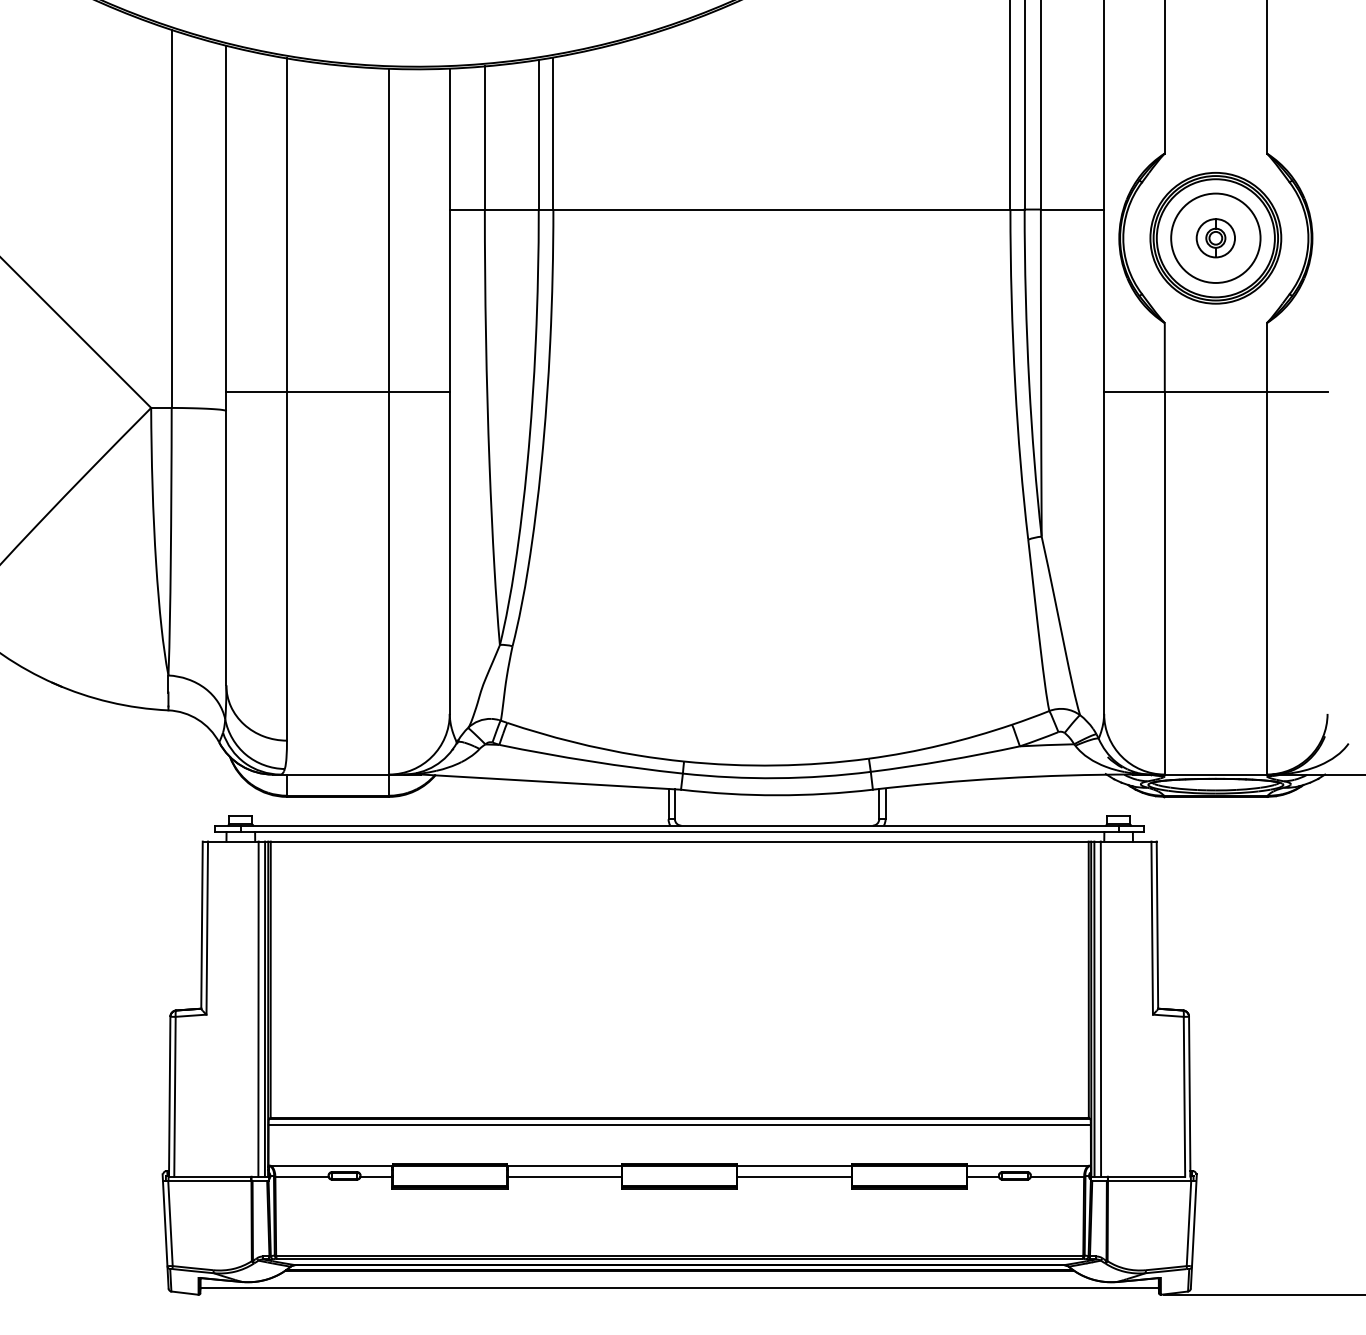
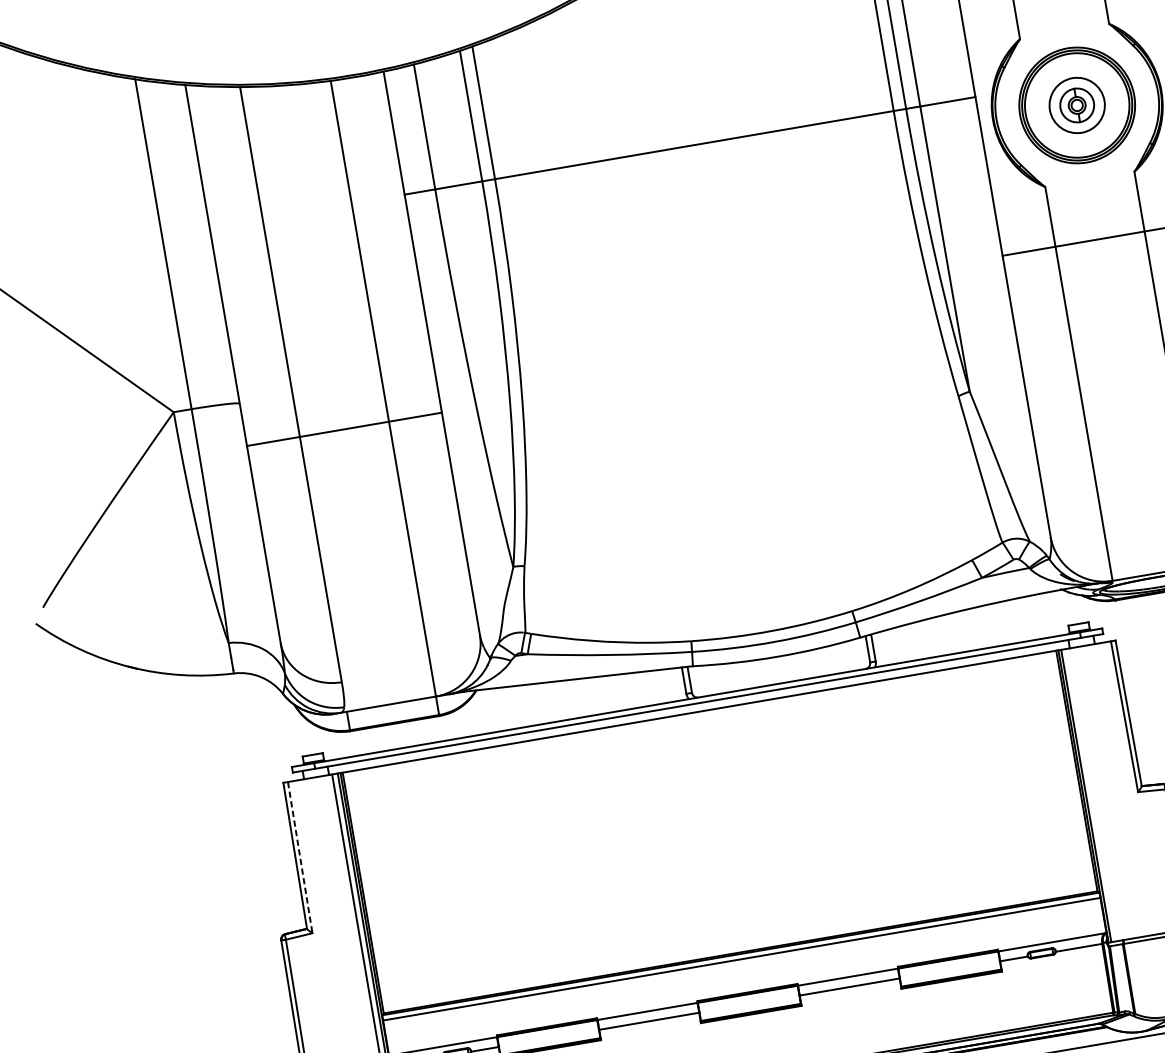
circle: (1215, 237) -> (1076, 104), size x0.7
line: (337, 391) -> (343, 429), moved
line: (207, 928) -> (300, 857), solid -> dashed
line: (1100, 1008) -> (1091, 794), removed

